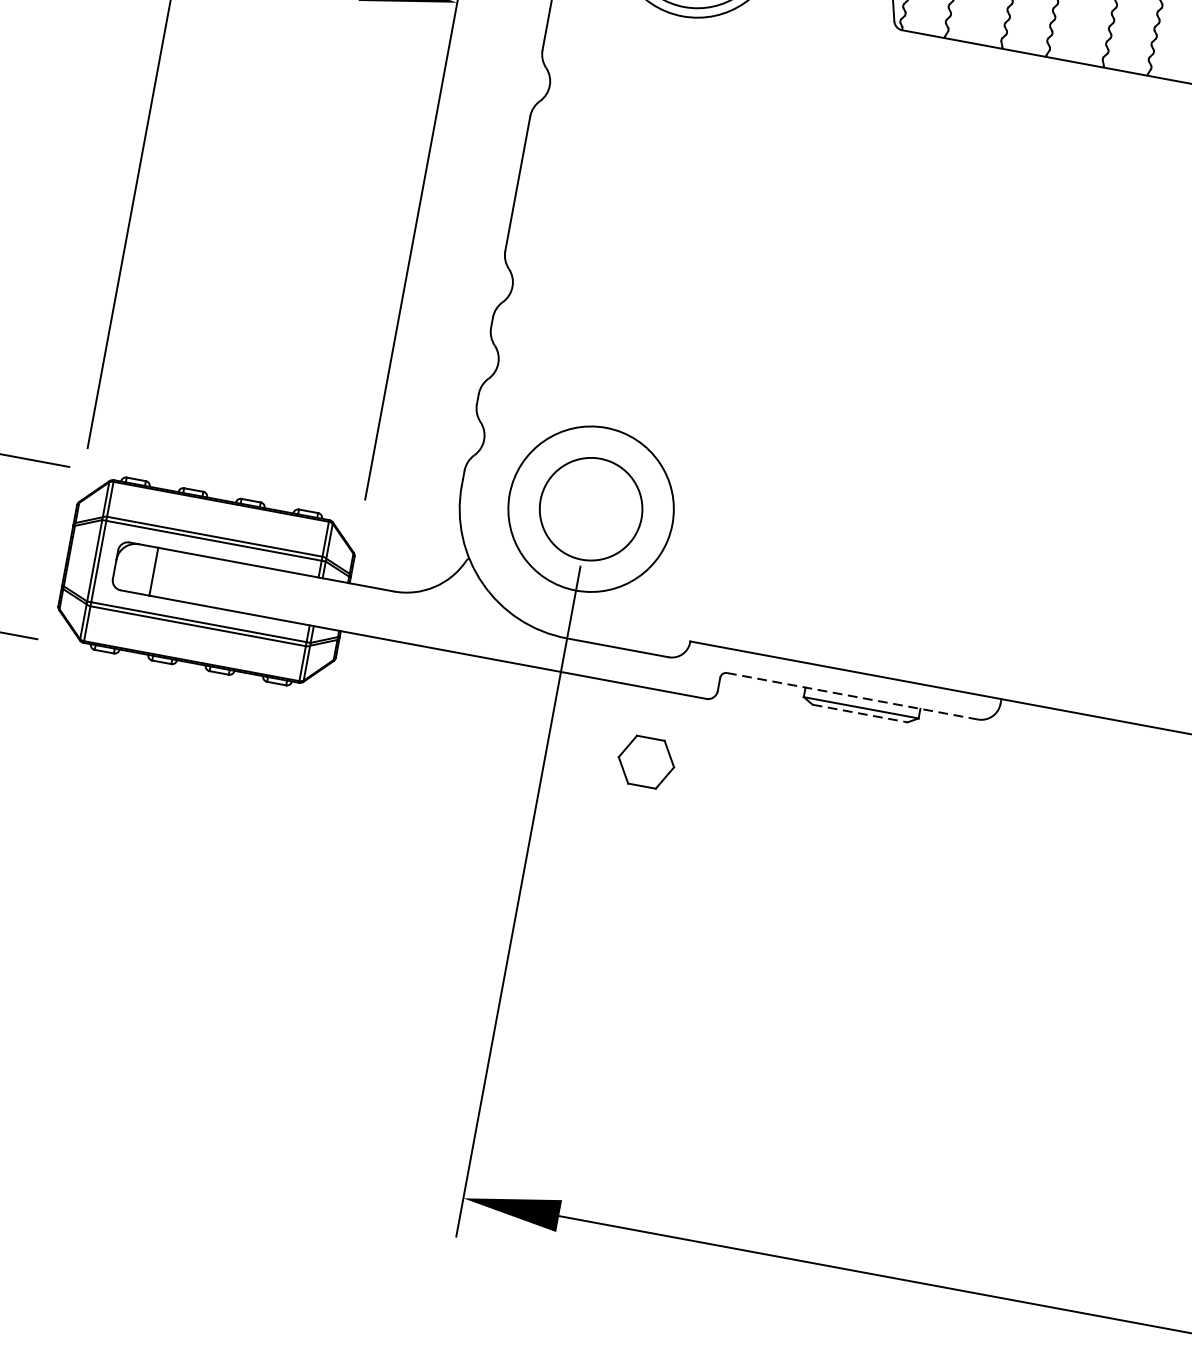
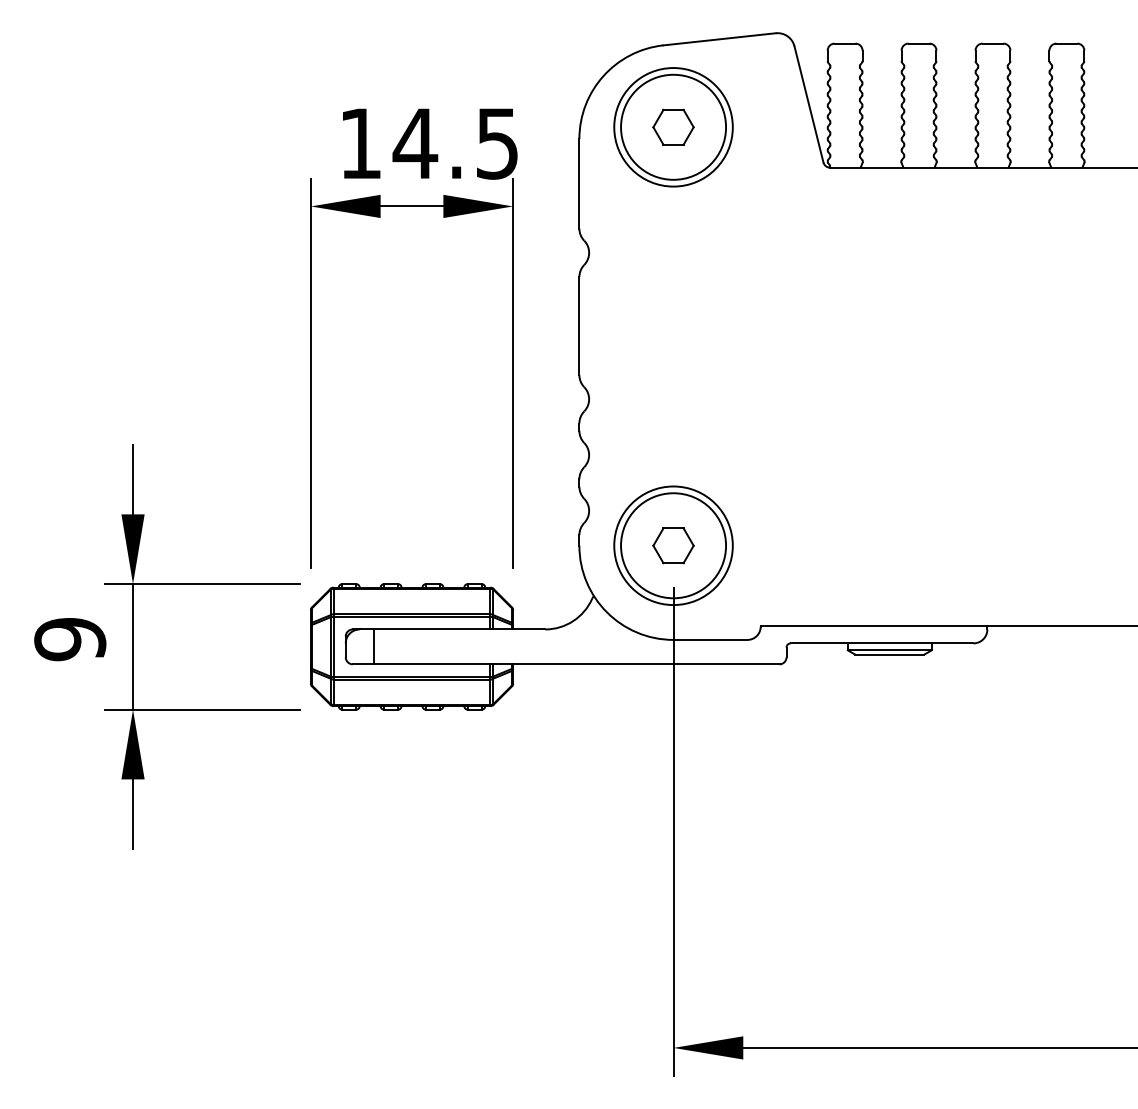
circle: (591, 508) -> (673, 545), size x1.43
line: (853, 696) -> (882, 643), dashed -> solid
line: (859, 713) -> (889, 654), dashed -> solid
part: (646, 761) -> (673, 545), moved

